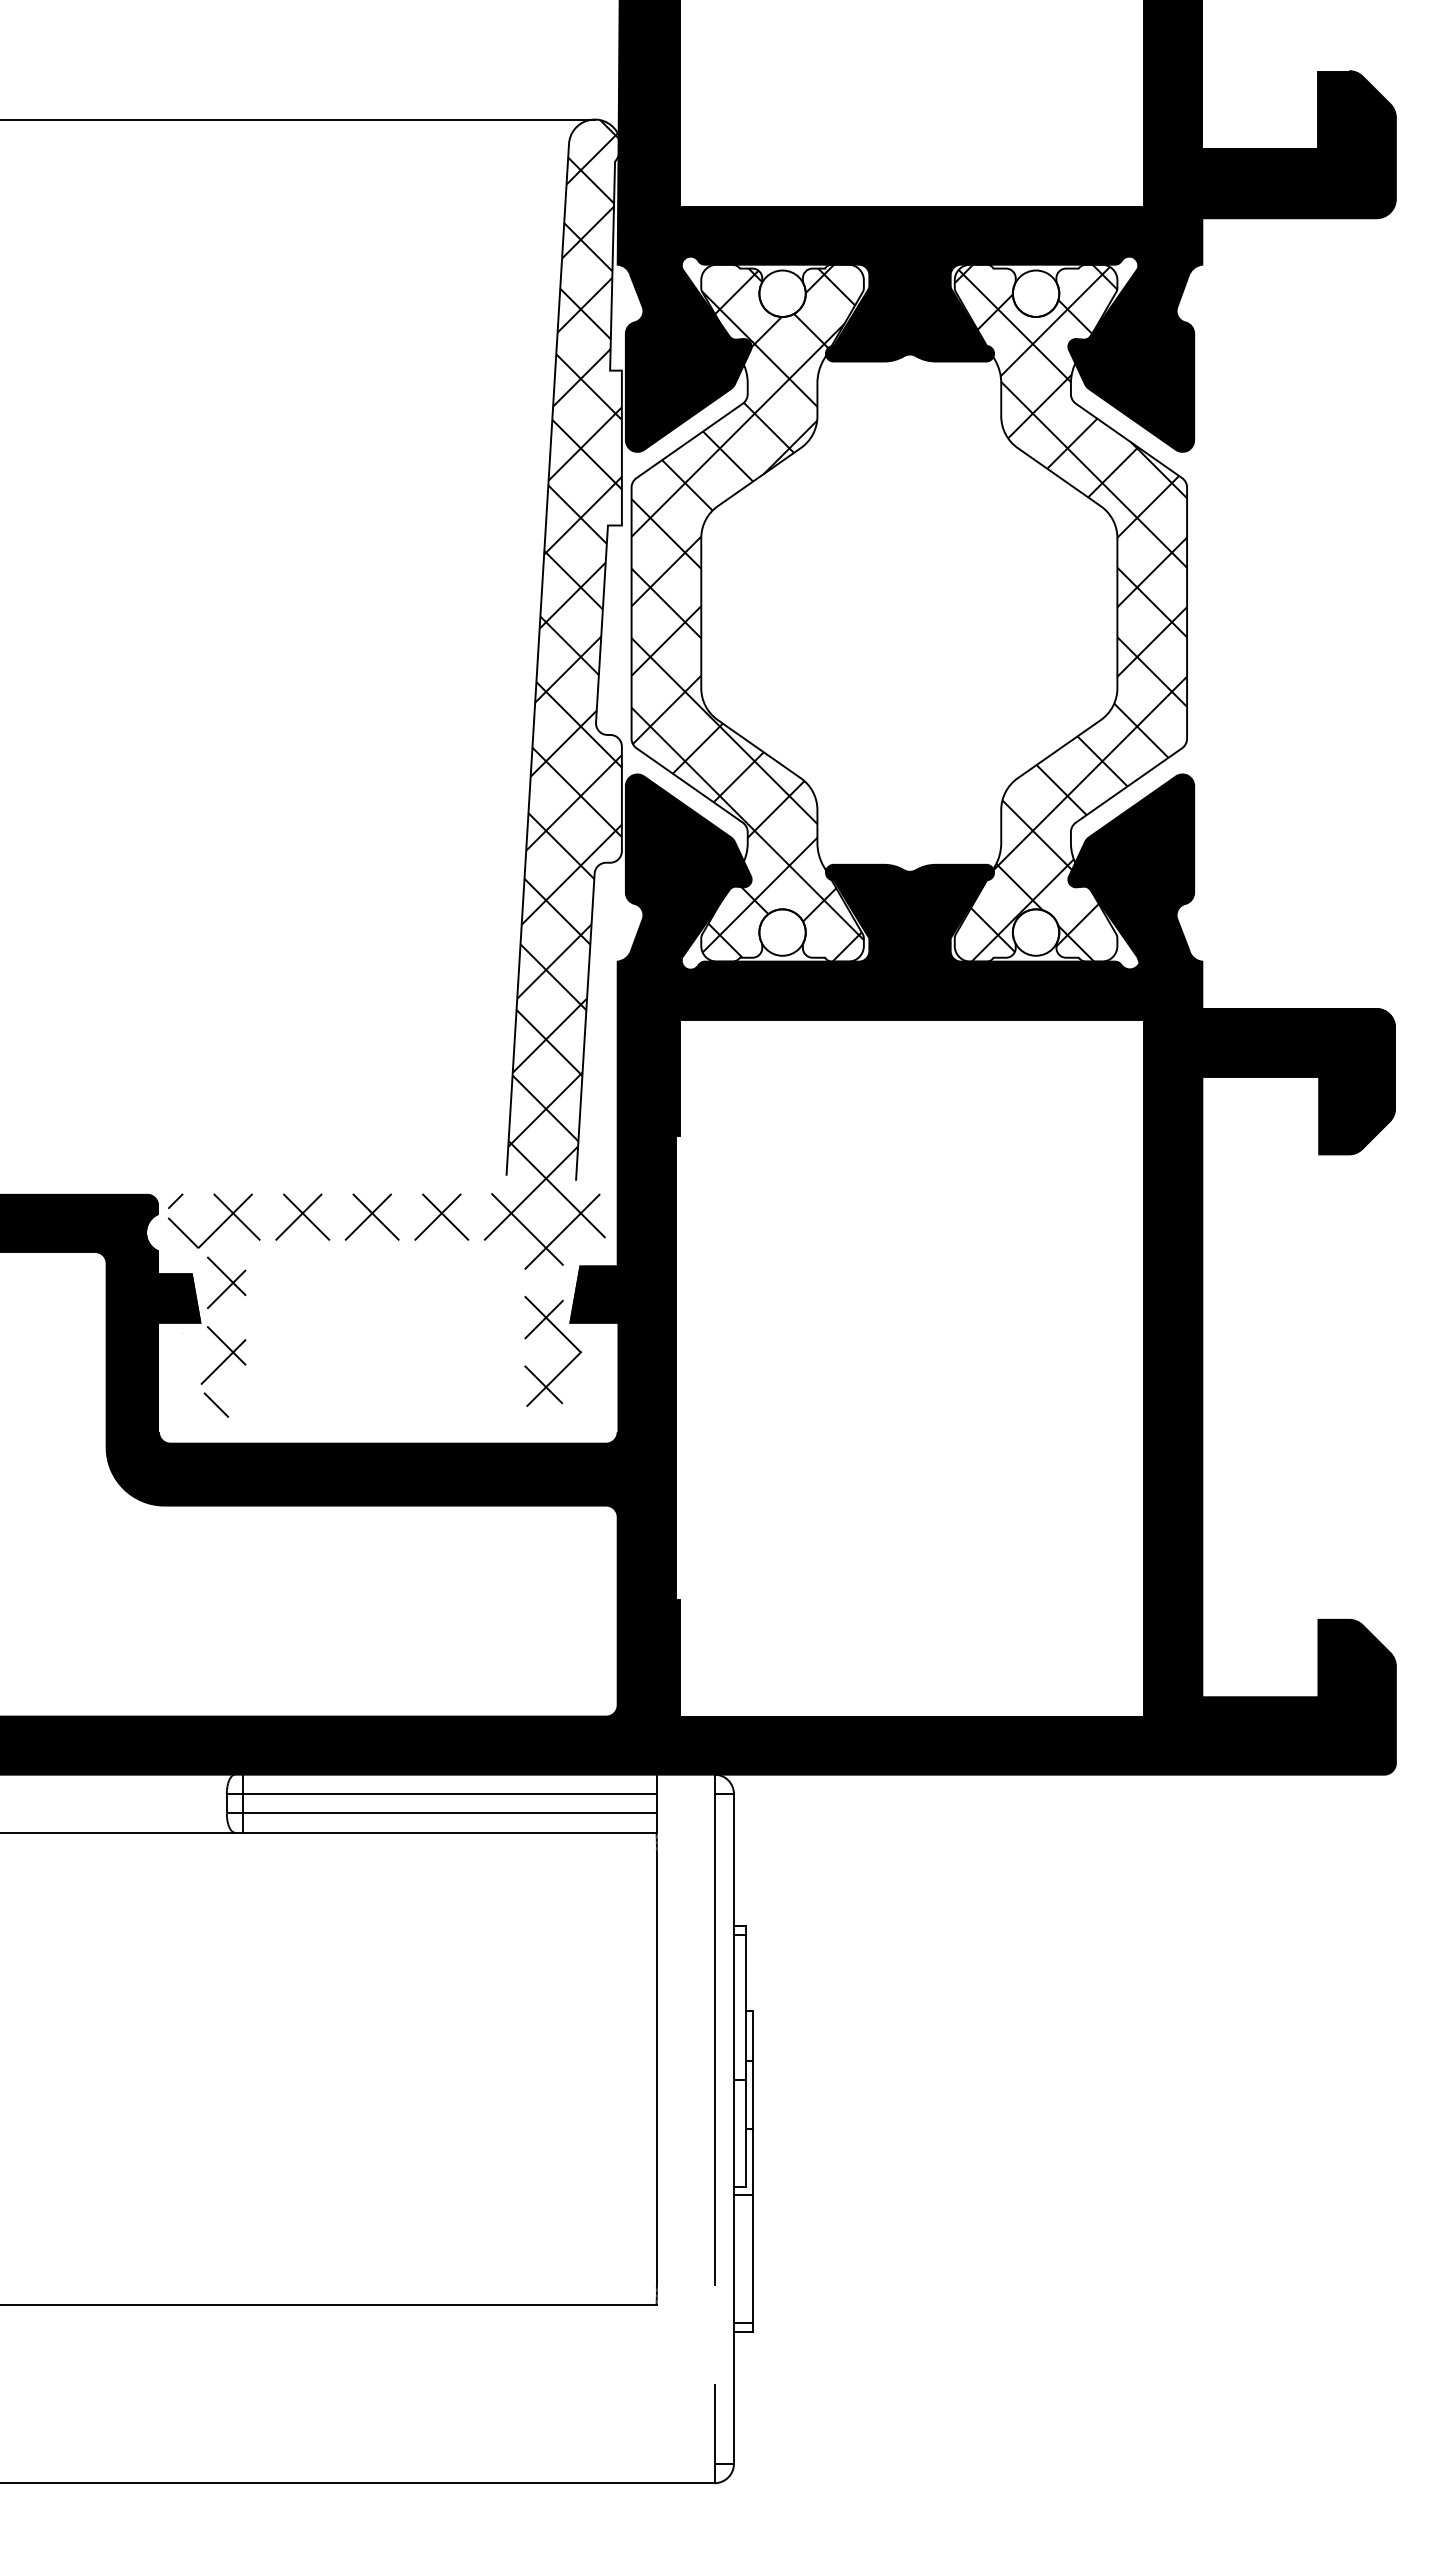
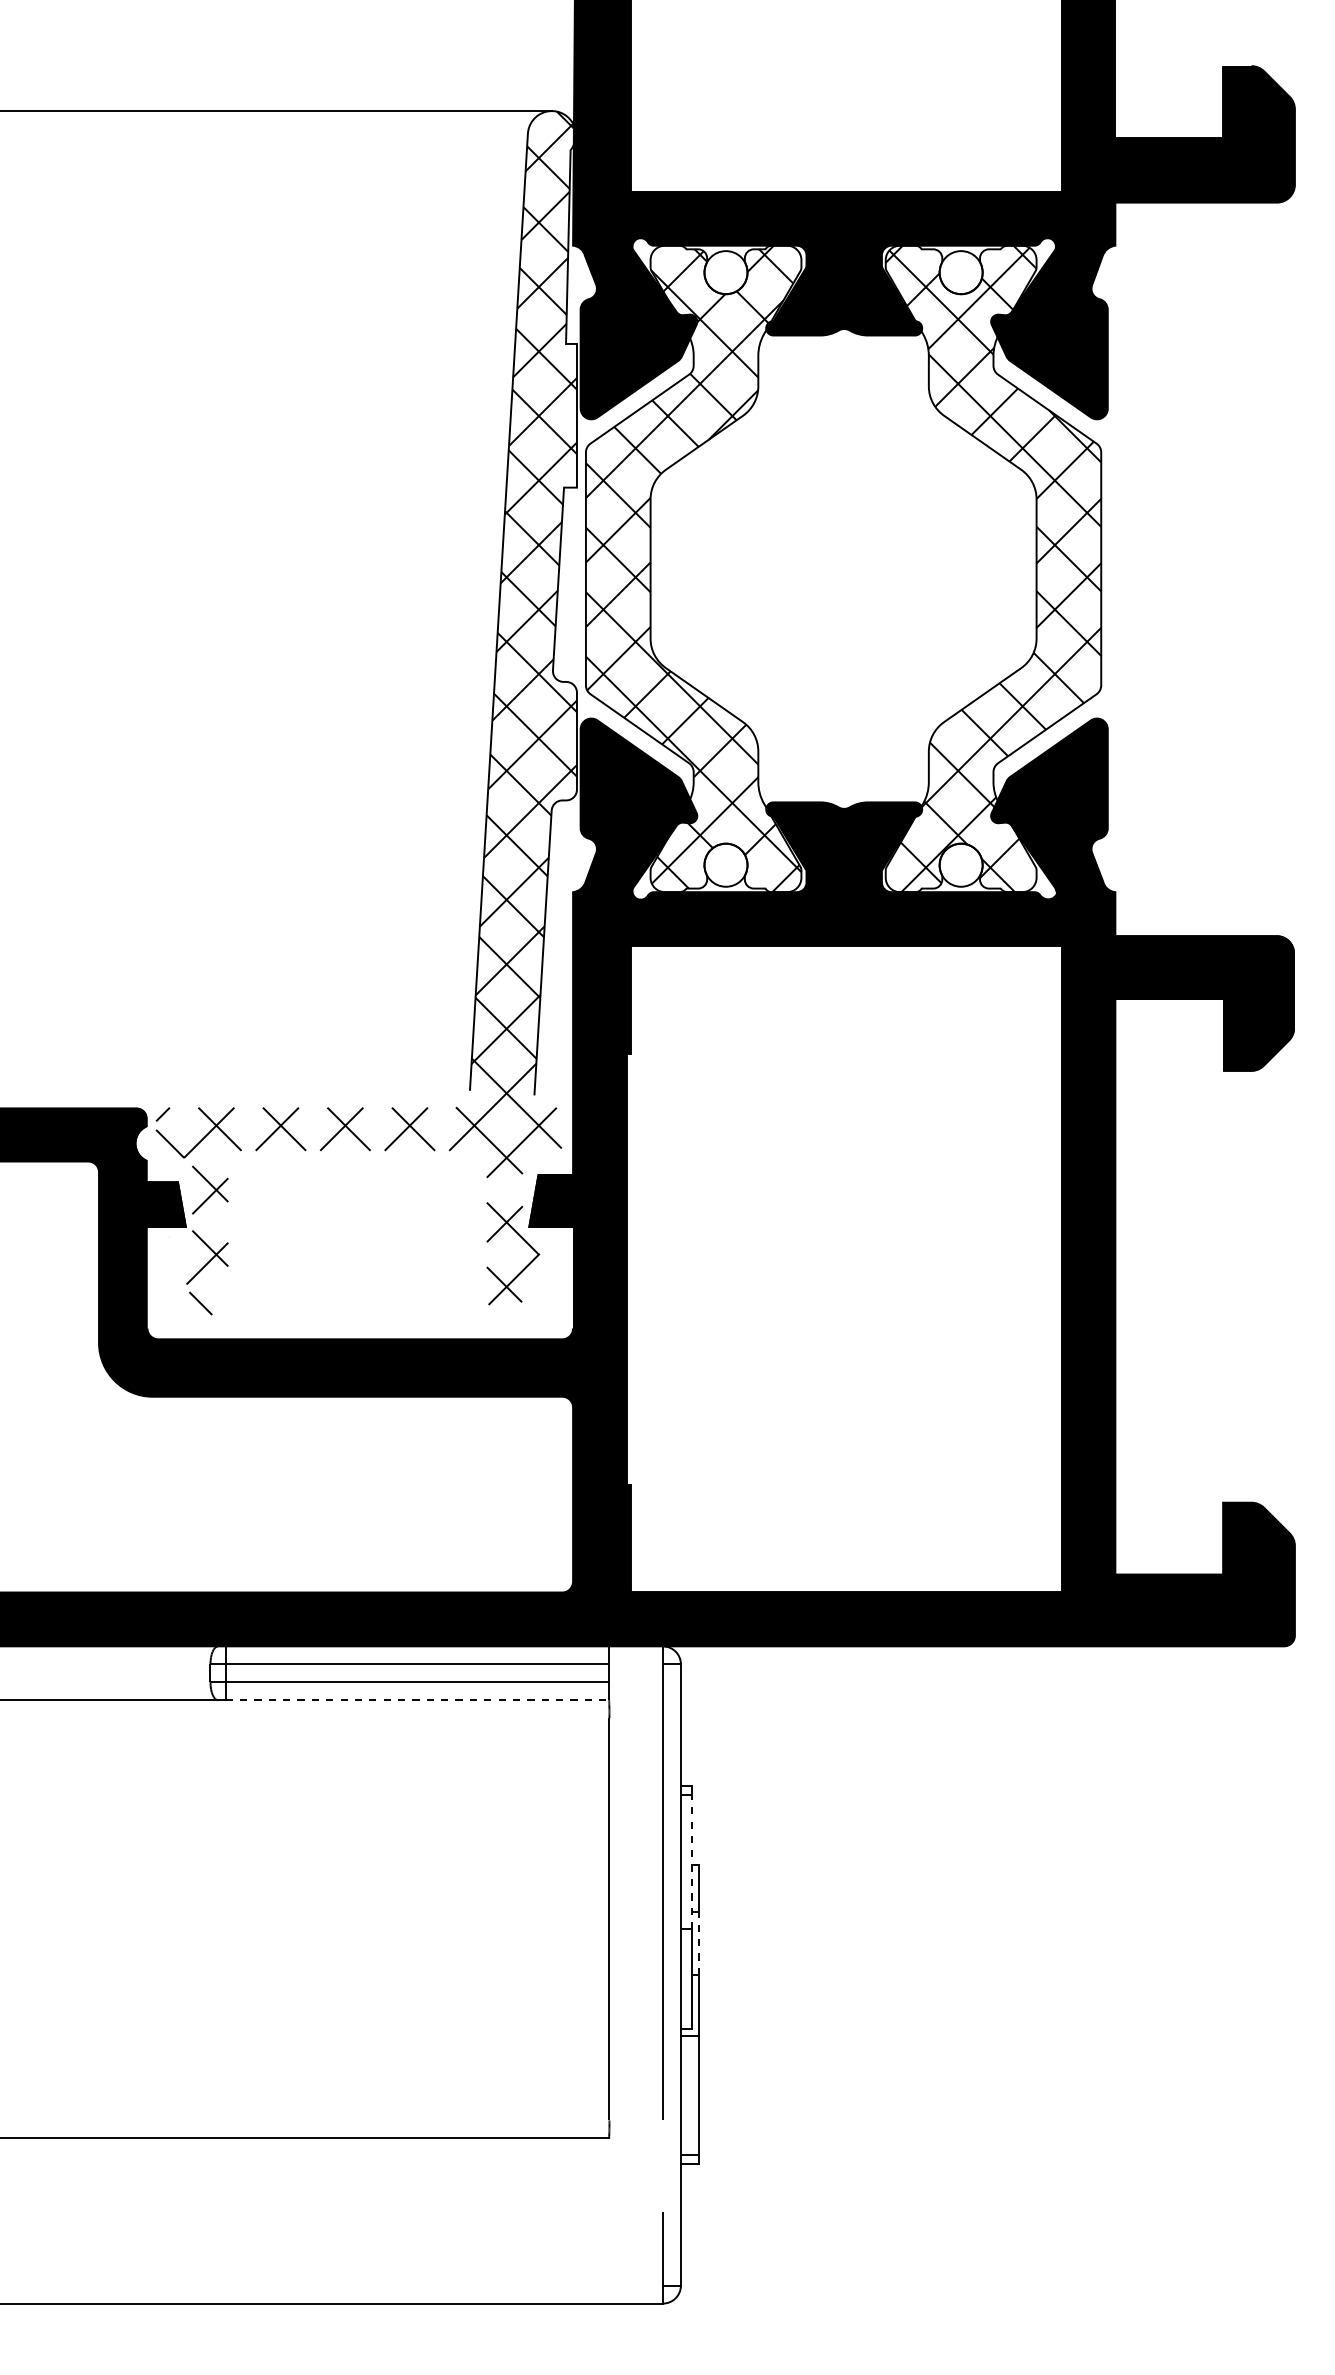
line: (449, 1832) -> (417, 1699), solid -> dashed
line: (745, 2007) -> (691, 1862), solid -> dashed
line: (753, 2094) -> (699, 1943), solid -> dashed

